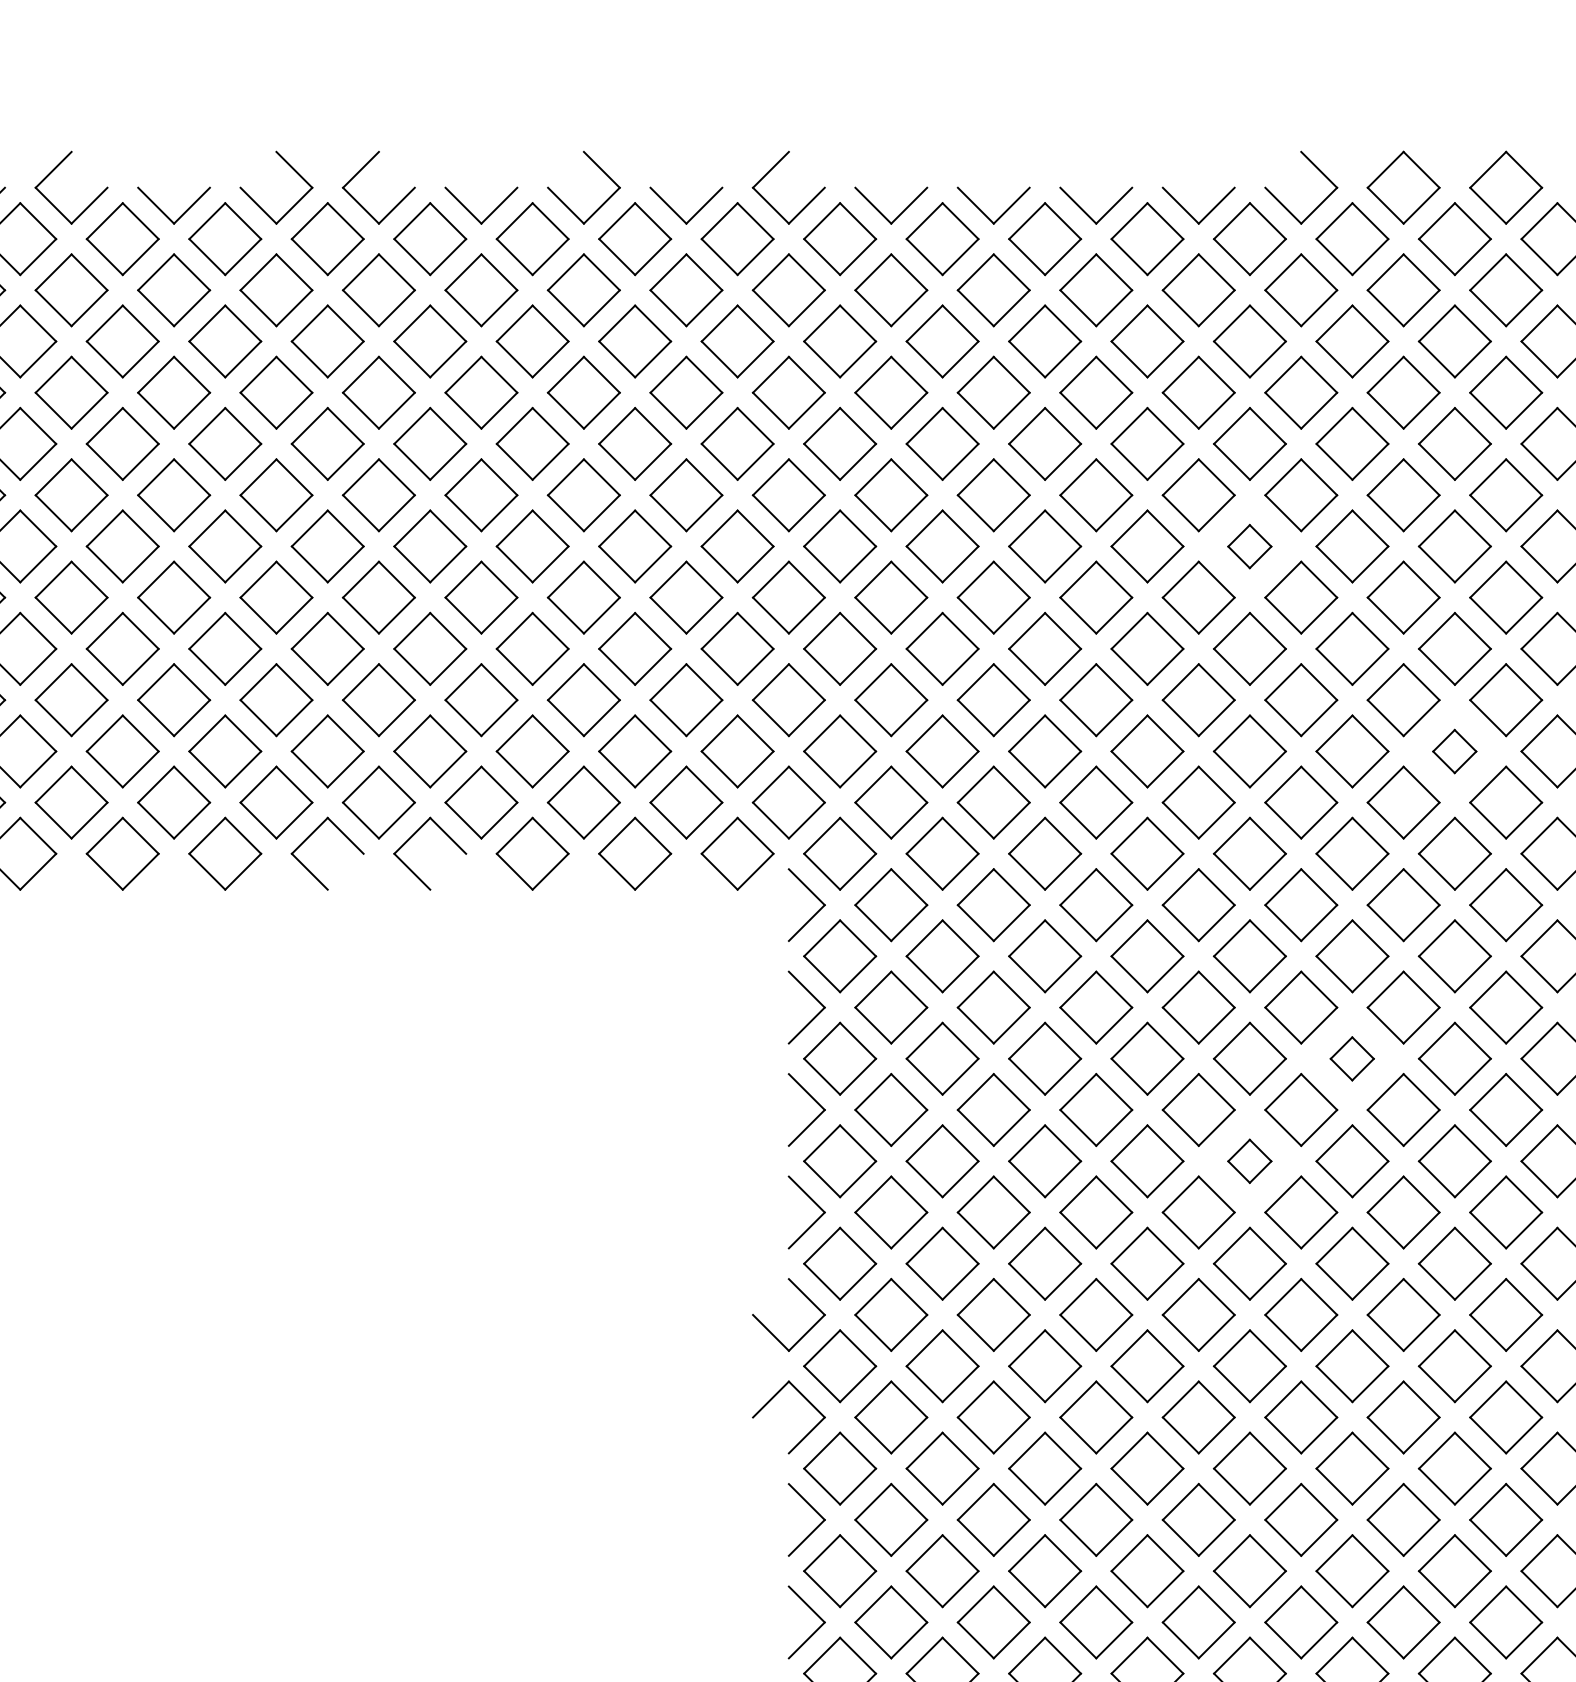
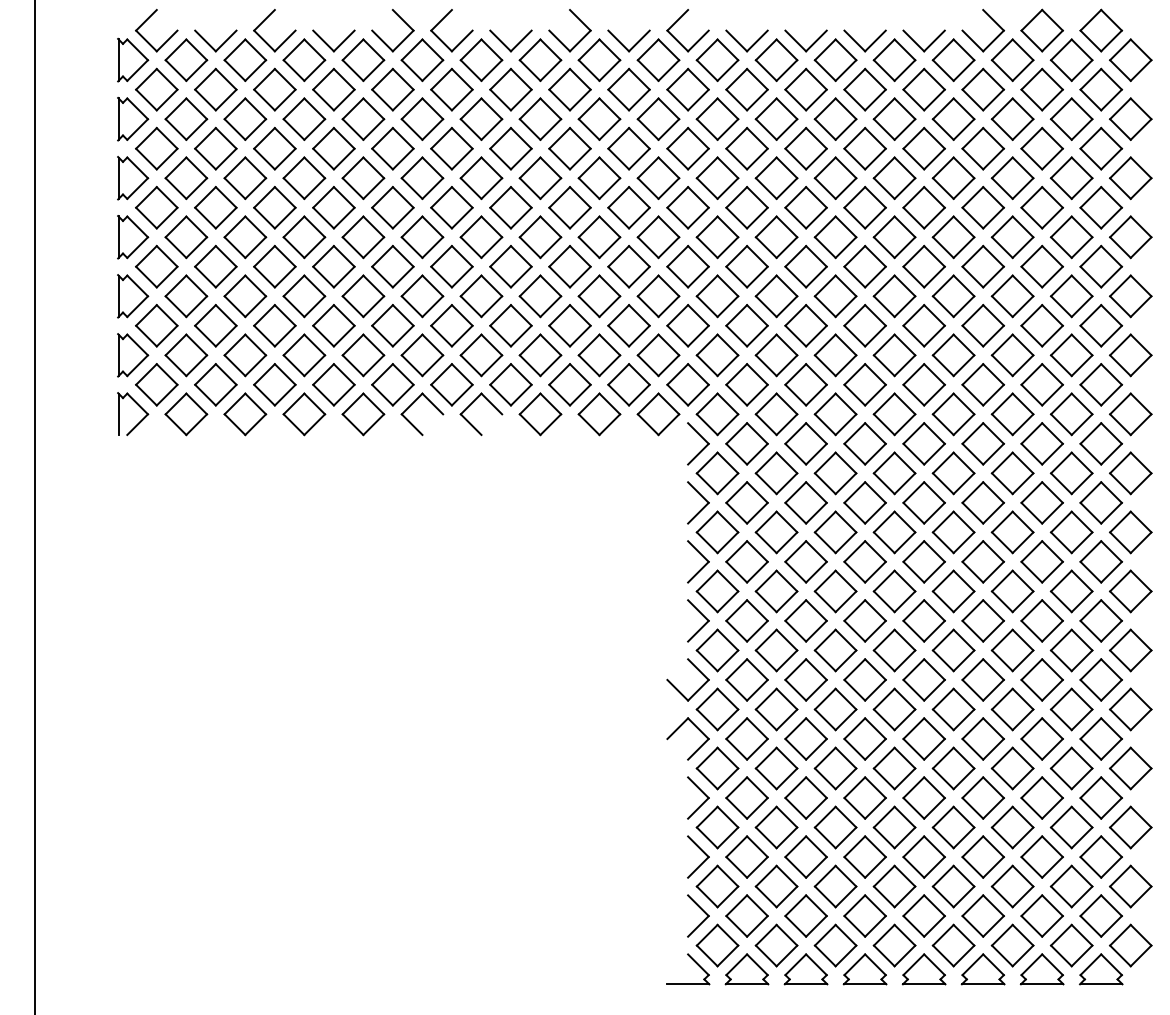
part: (1249, 546) -> (953, 237), size x1.67
part: (1454, 751) -> (1071, 355), size x1.67
part: (1352, 1058) -> (1012, 532), size x1.67
part: (1249, 1161) -> (953, 591), size x1.67

